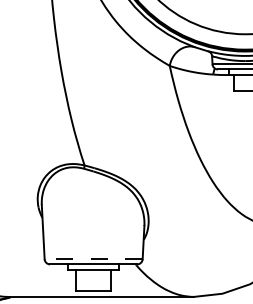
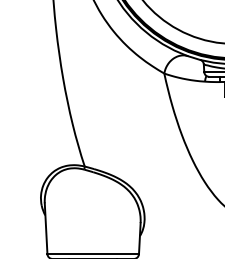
line: (93, 259) -> (93, 254), dashed -> solid

